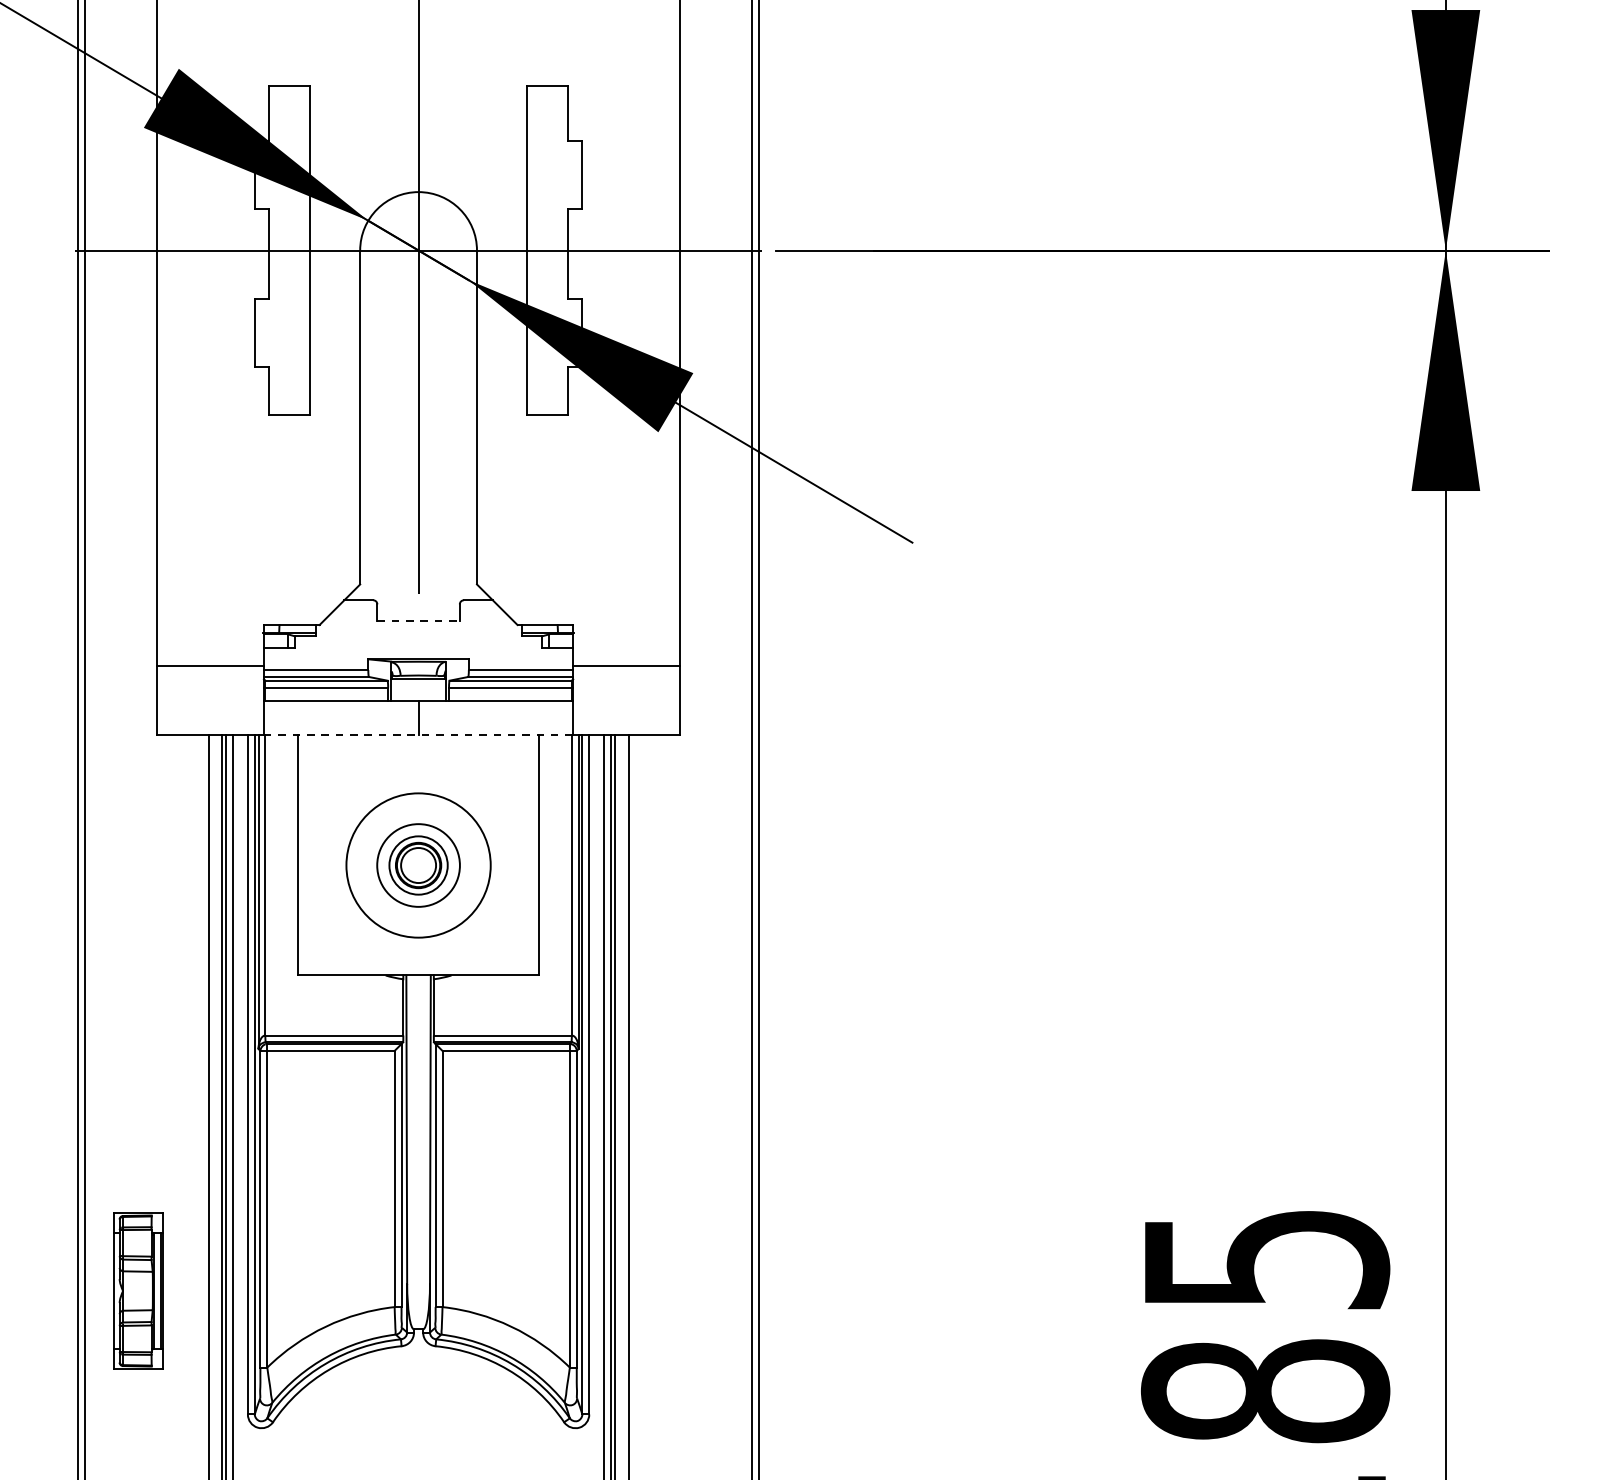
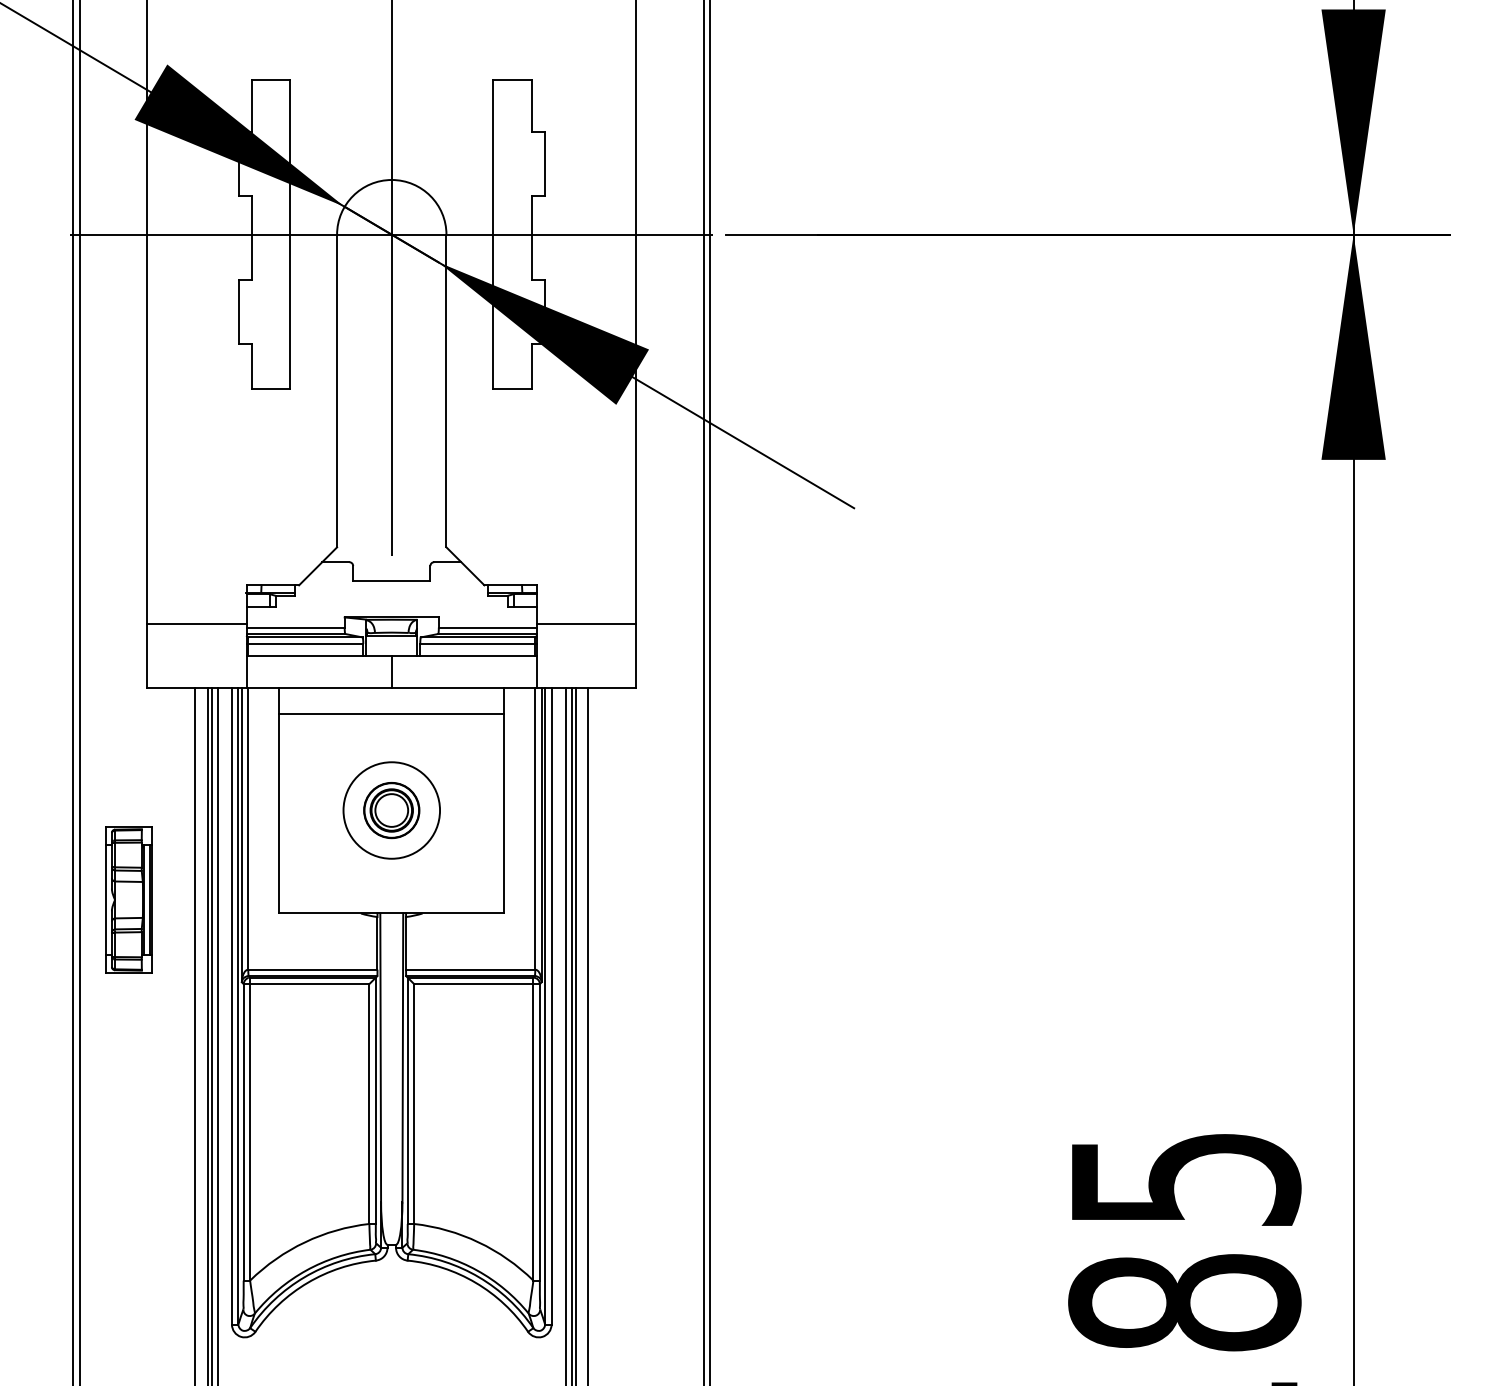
line: (418, 620) -> (391, 581), dashed -> solid
line: (418, 735) -> (391, 688), dashed -> solid
line: (418, 762) -> (391, 714), added
circle: (418, 865) -> (391, 810), size x0.71
circle: (418, 865) -> (391, 810), size x0.71
part: (137, 1290) -> (128, 899), moved

